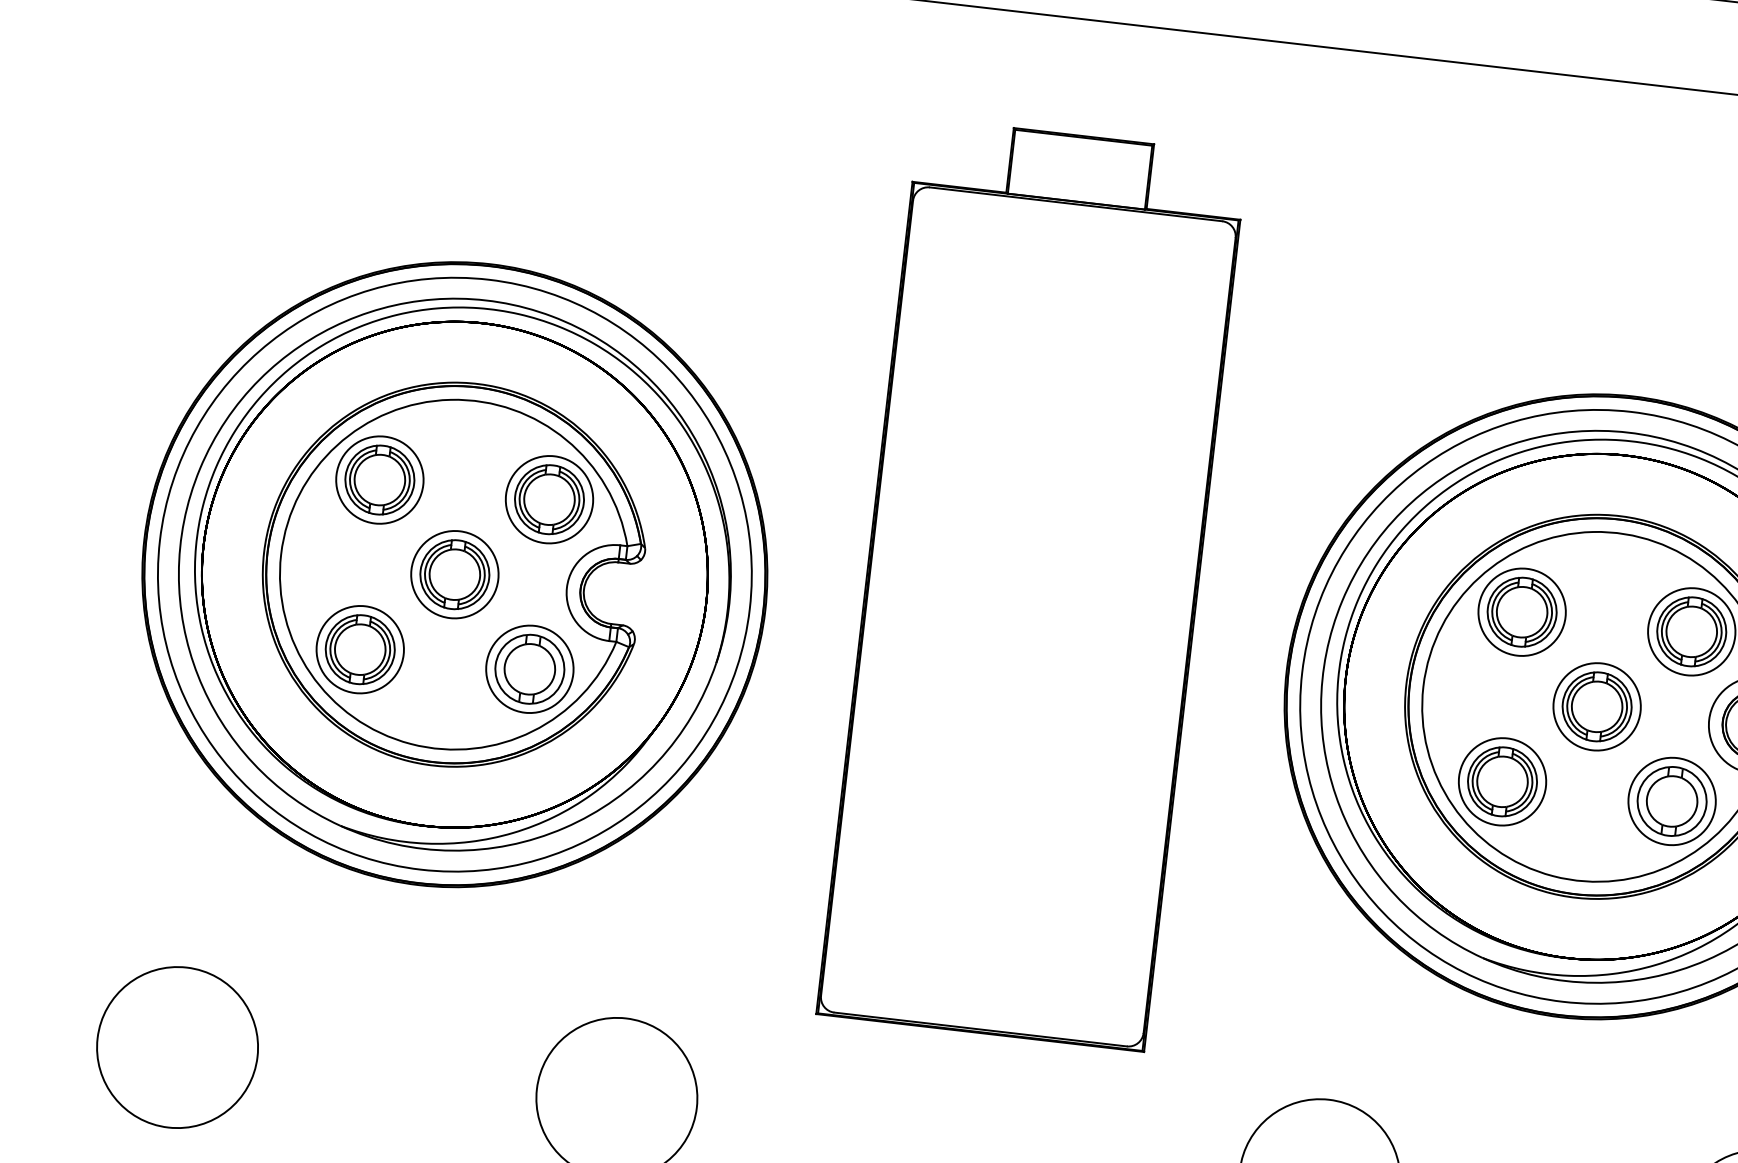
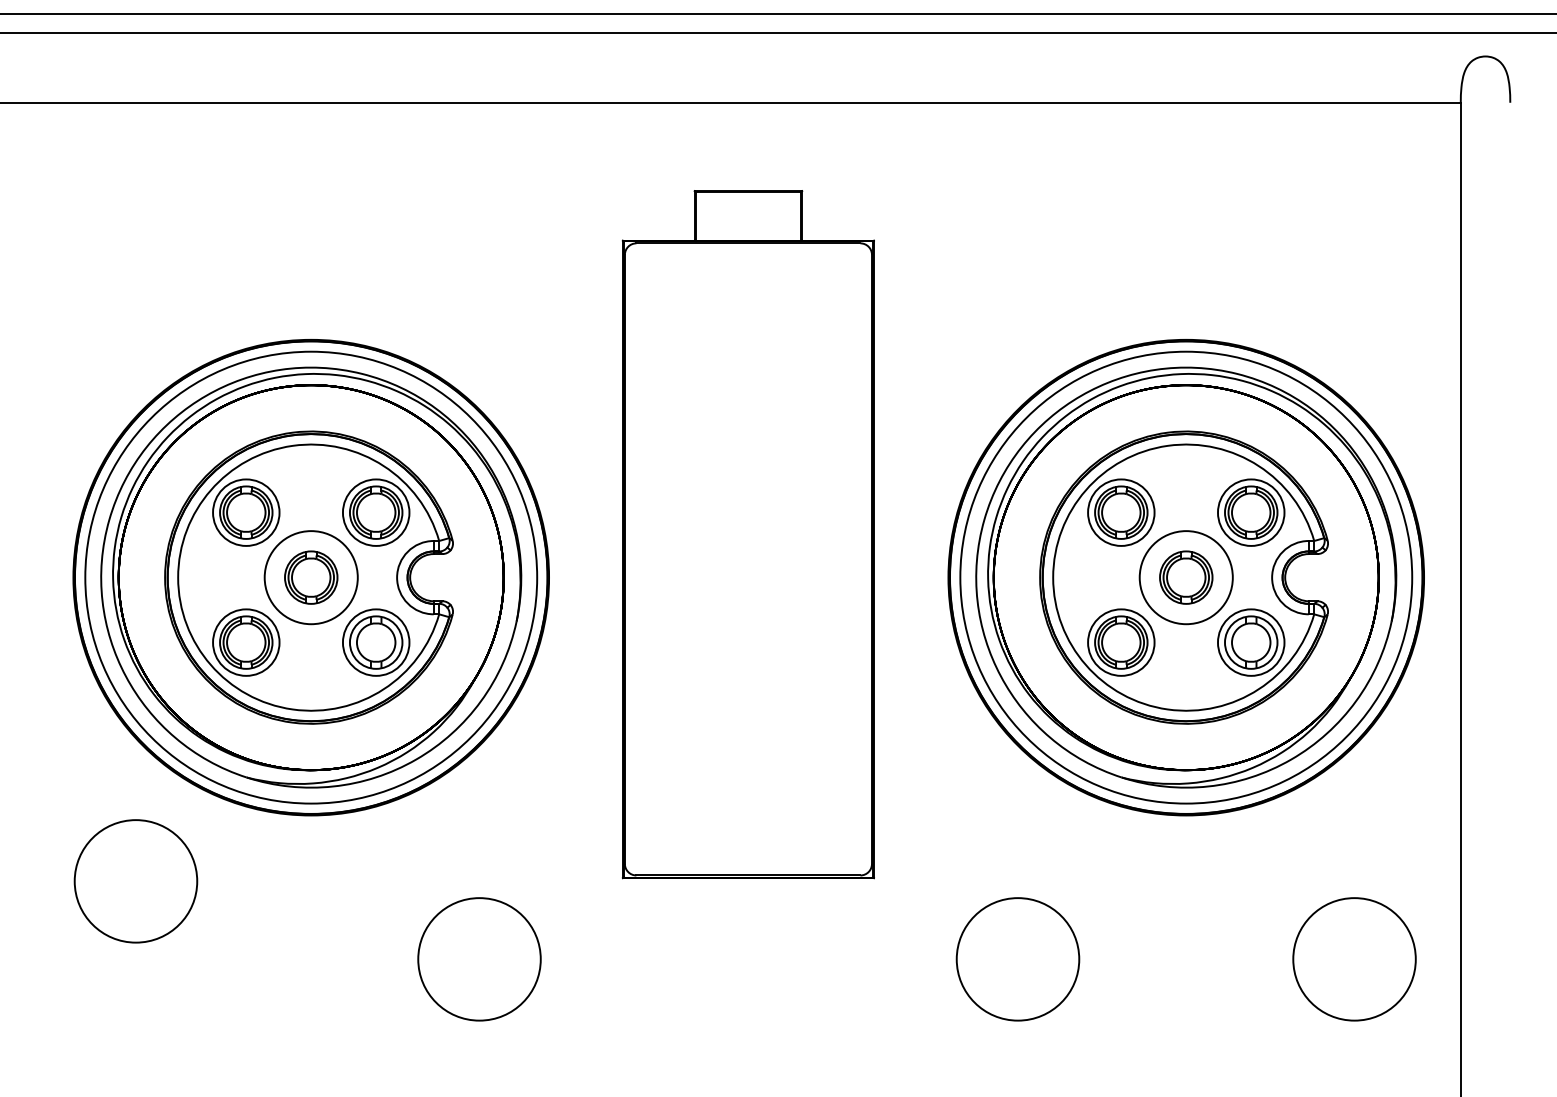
circle: (455, 574) -> (311, 577), size x1.4
circle: (1597, 706) -> (1186, 577), size x1.4
circle: (176, 1047) -> (135, 881), moved

